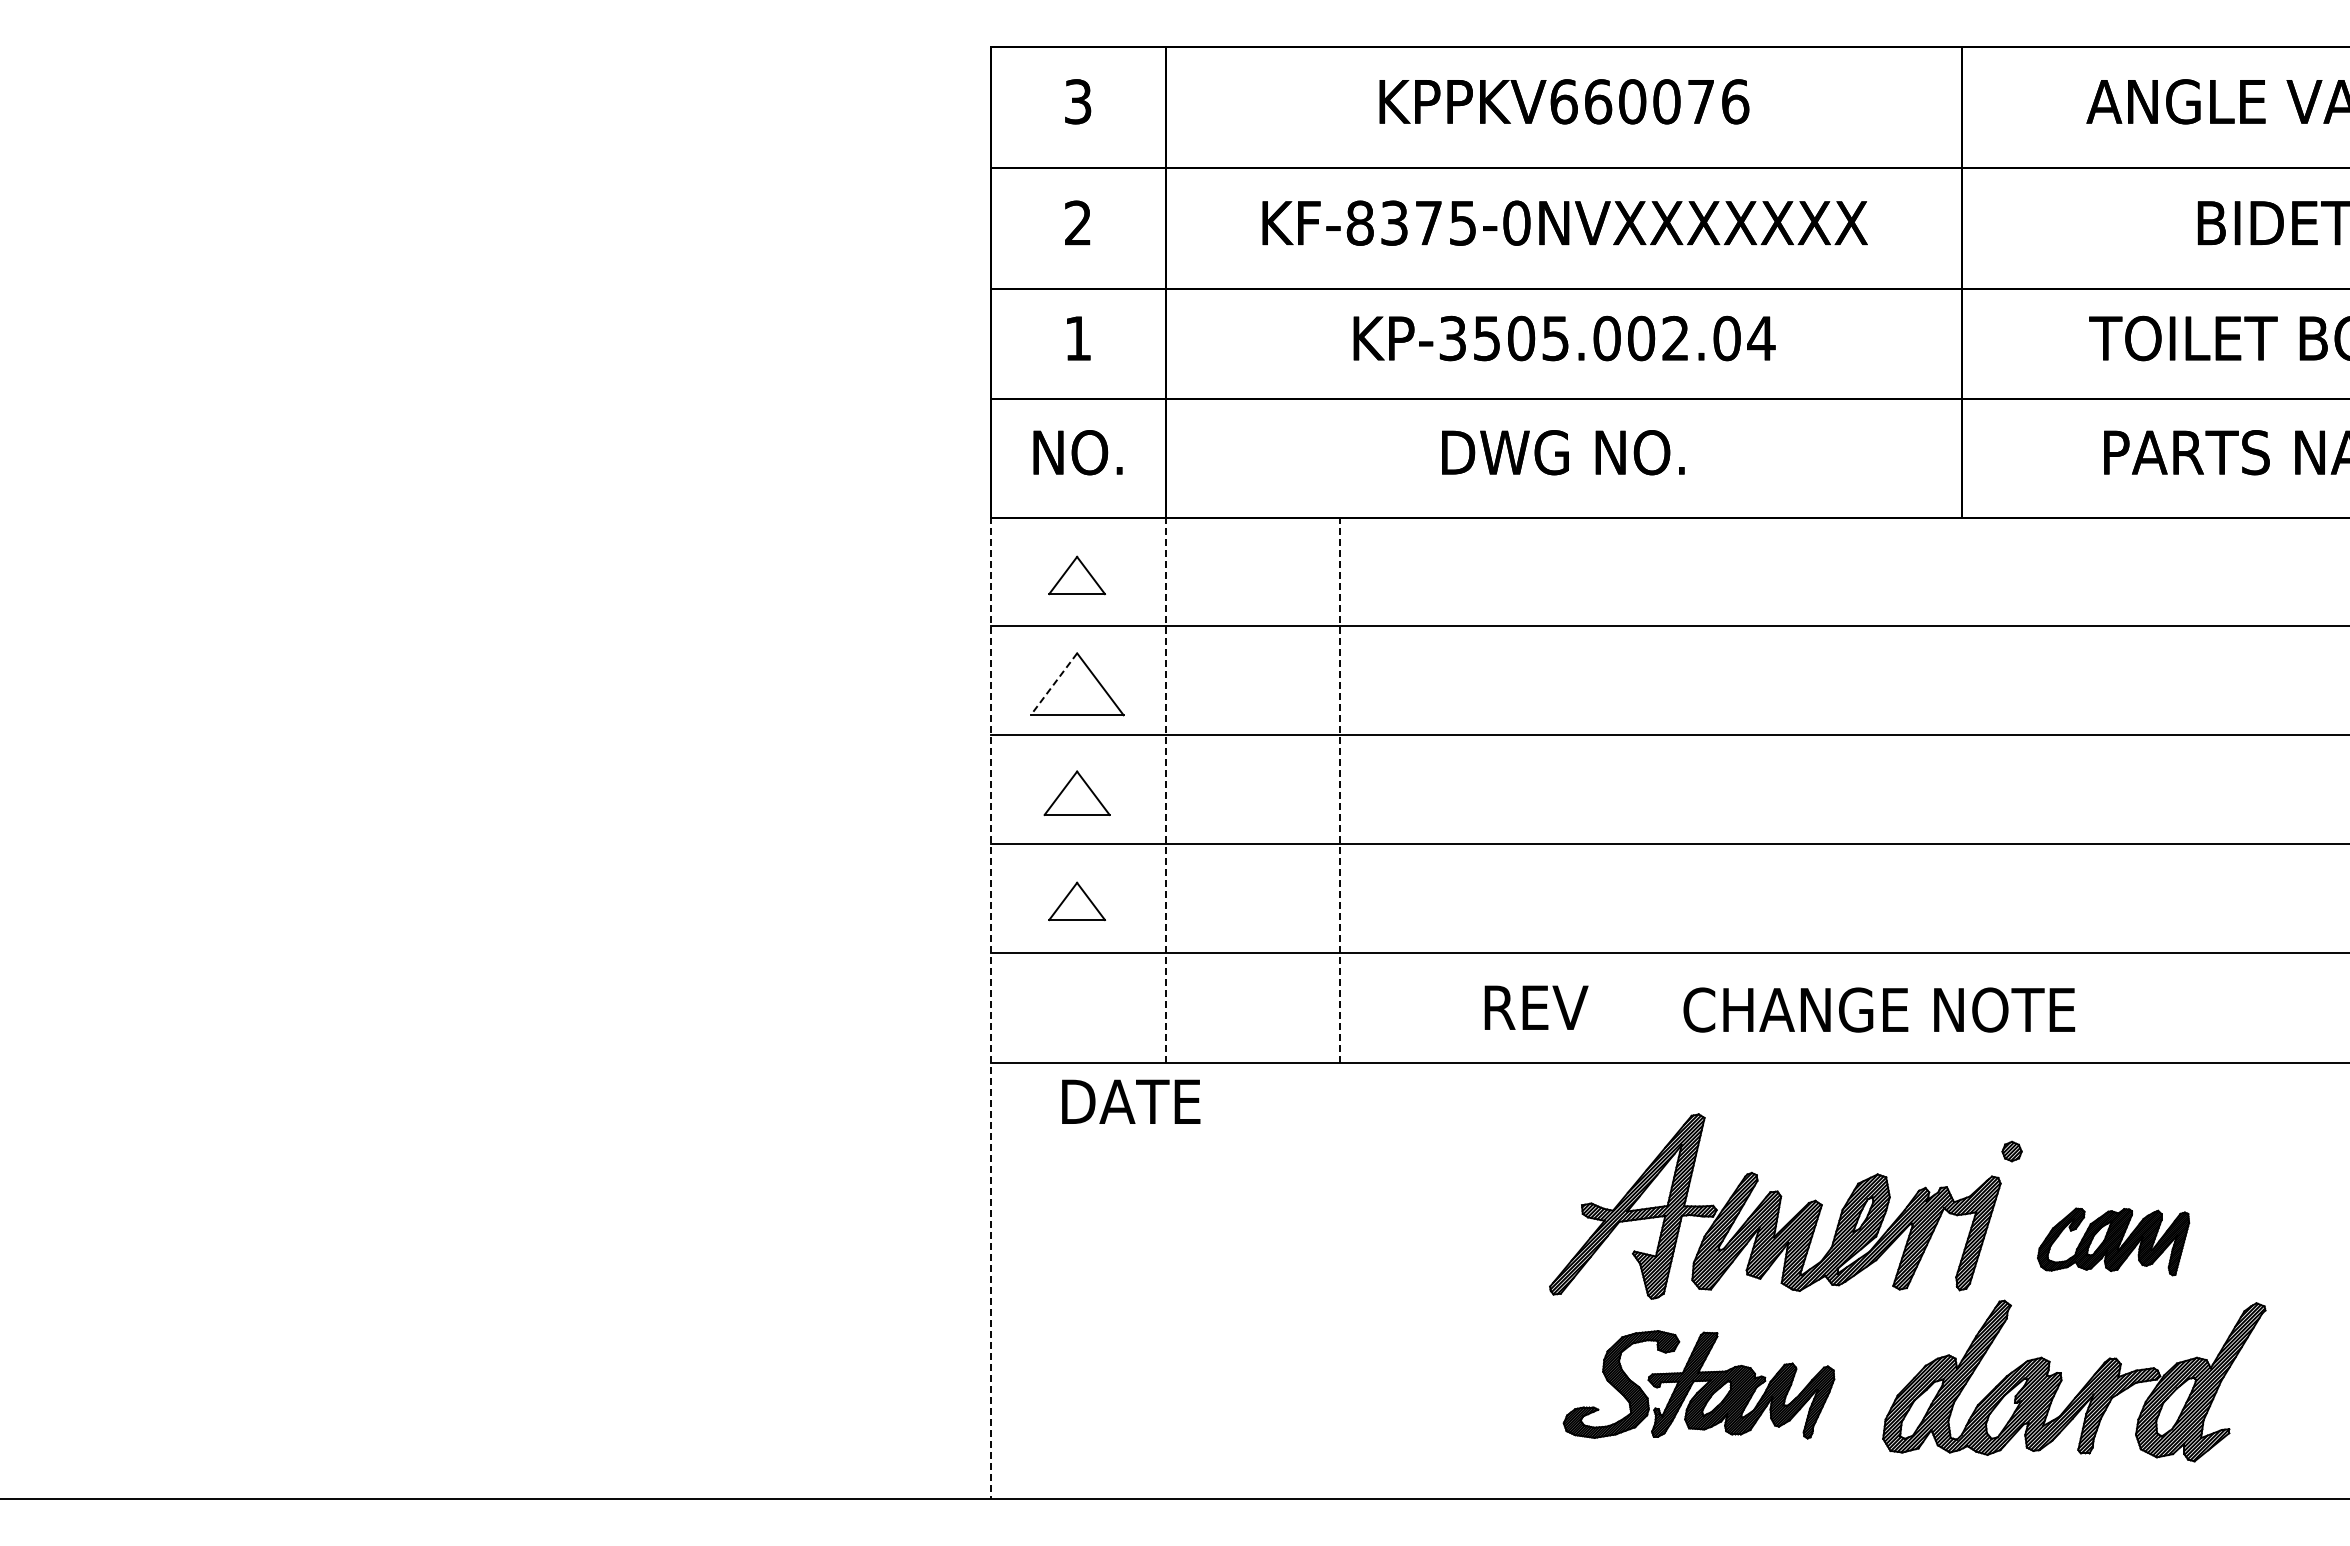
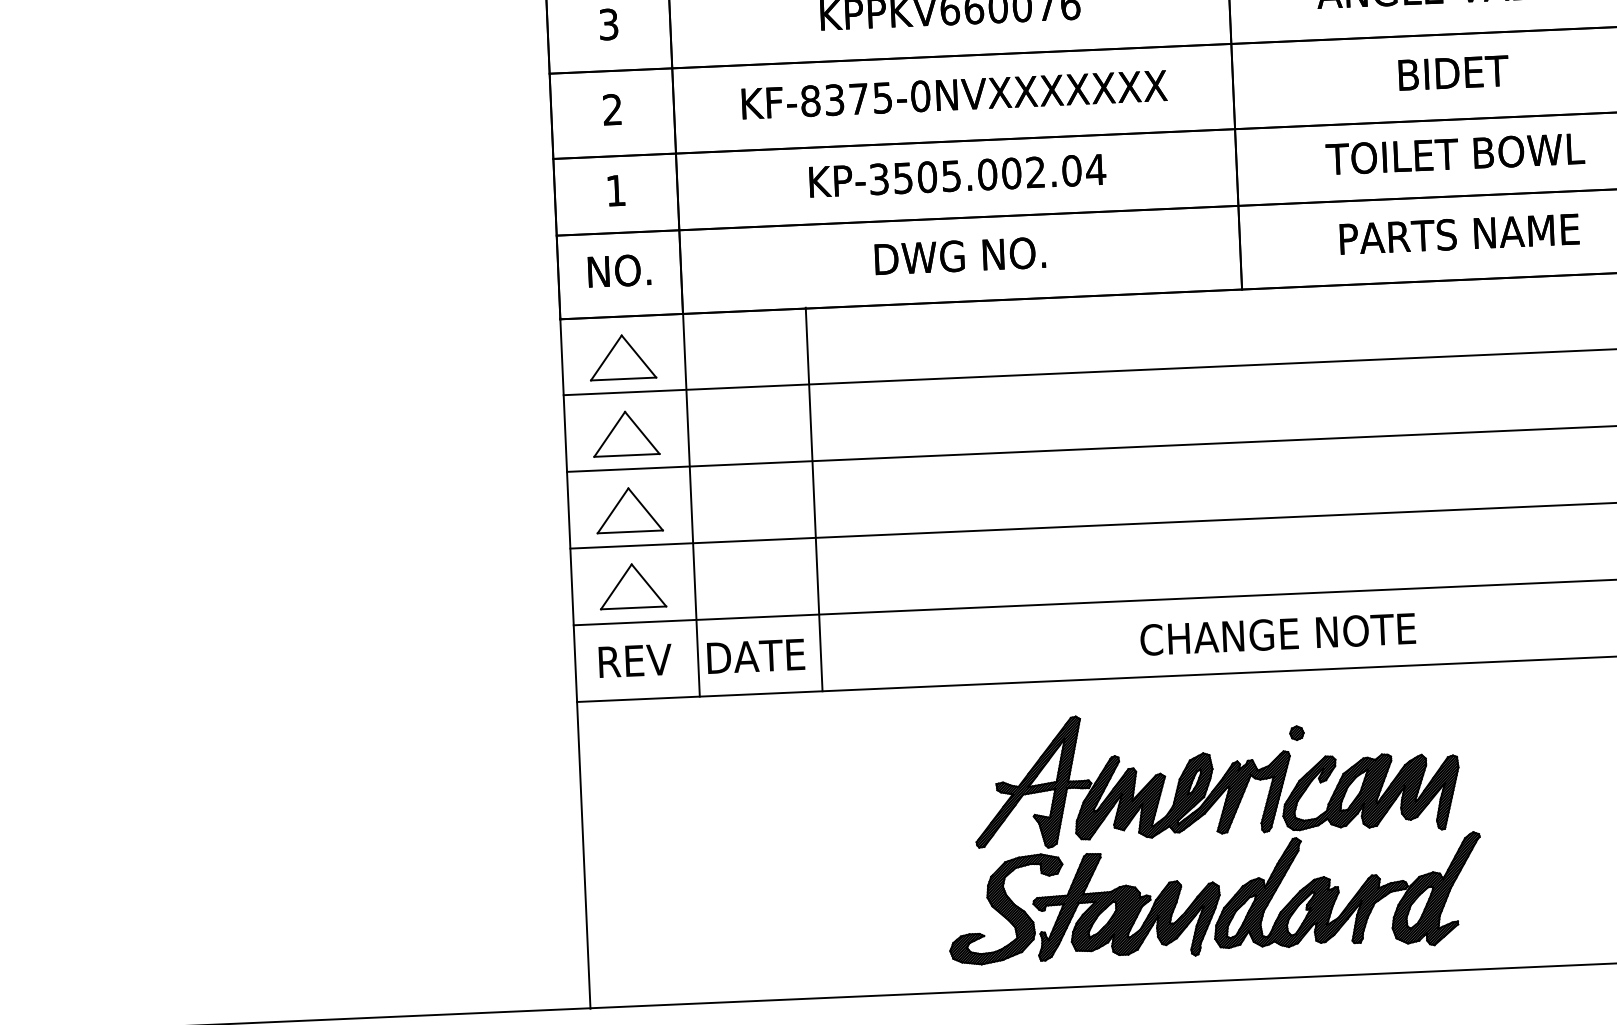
part: (1076, 575) -> (622, 357), size x1.67
line: (1053, 684) -> (609, 434), dashed -> solid
line: (1165, 789) -> (691, 504), dashed -> solid
line: (1340, 789) -> (814, 499), dashed -> solid
part: (1076, 793) -> (628, 510), size x1.43
part: (1076, 901) -> (632, 586), size x1.67
text: (1536, 1007) -> (635, 660), moved
line: (990, 1008) -> (575, 664), dashed -> solid
text: (1879, 1009) -> (1278, 634), moved
text: (1131, 1101) -> (756, 656), moved
part: (2113, 1241) -> (1370, 793), size x1.67
part: (1698, 1384) -> (1083, 906), size x1.43

